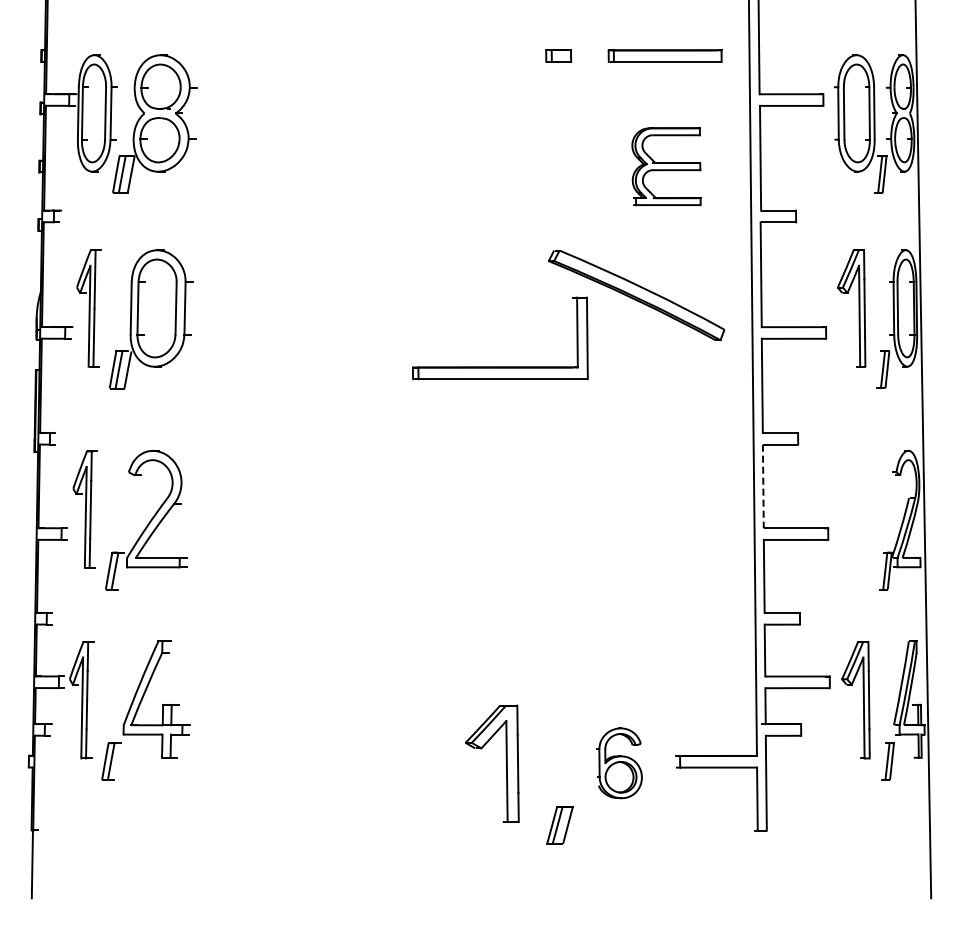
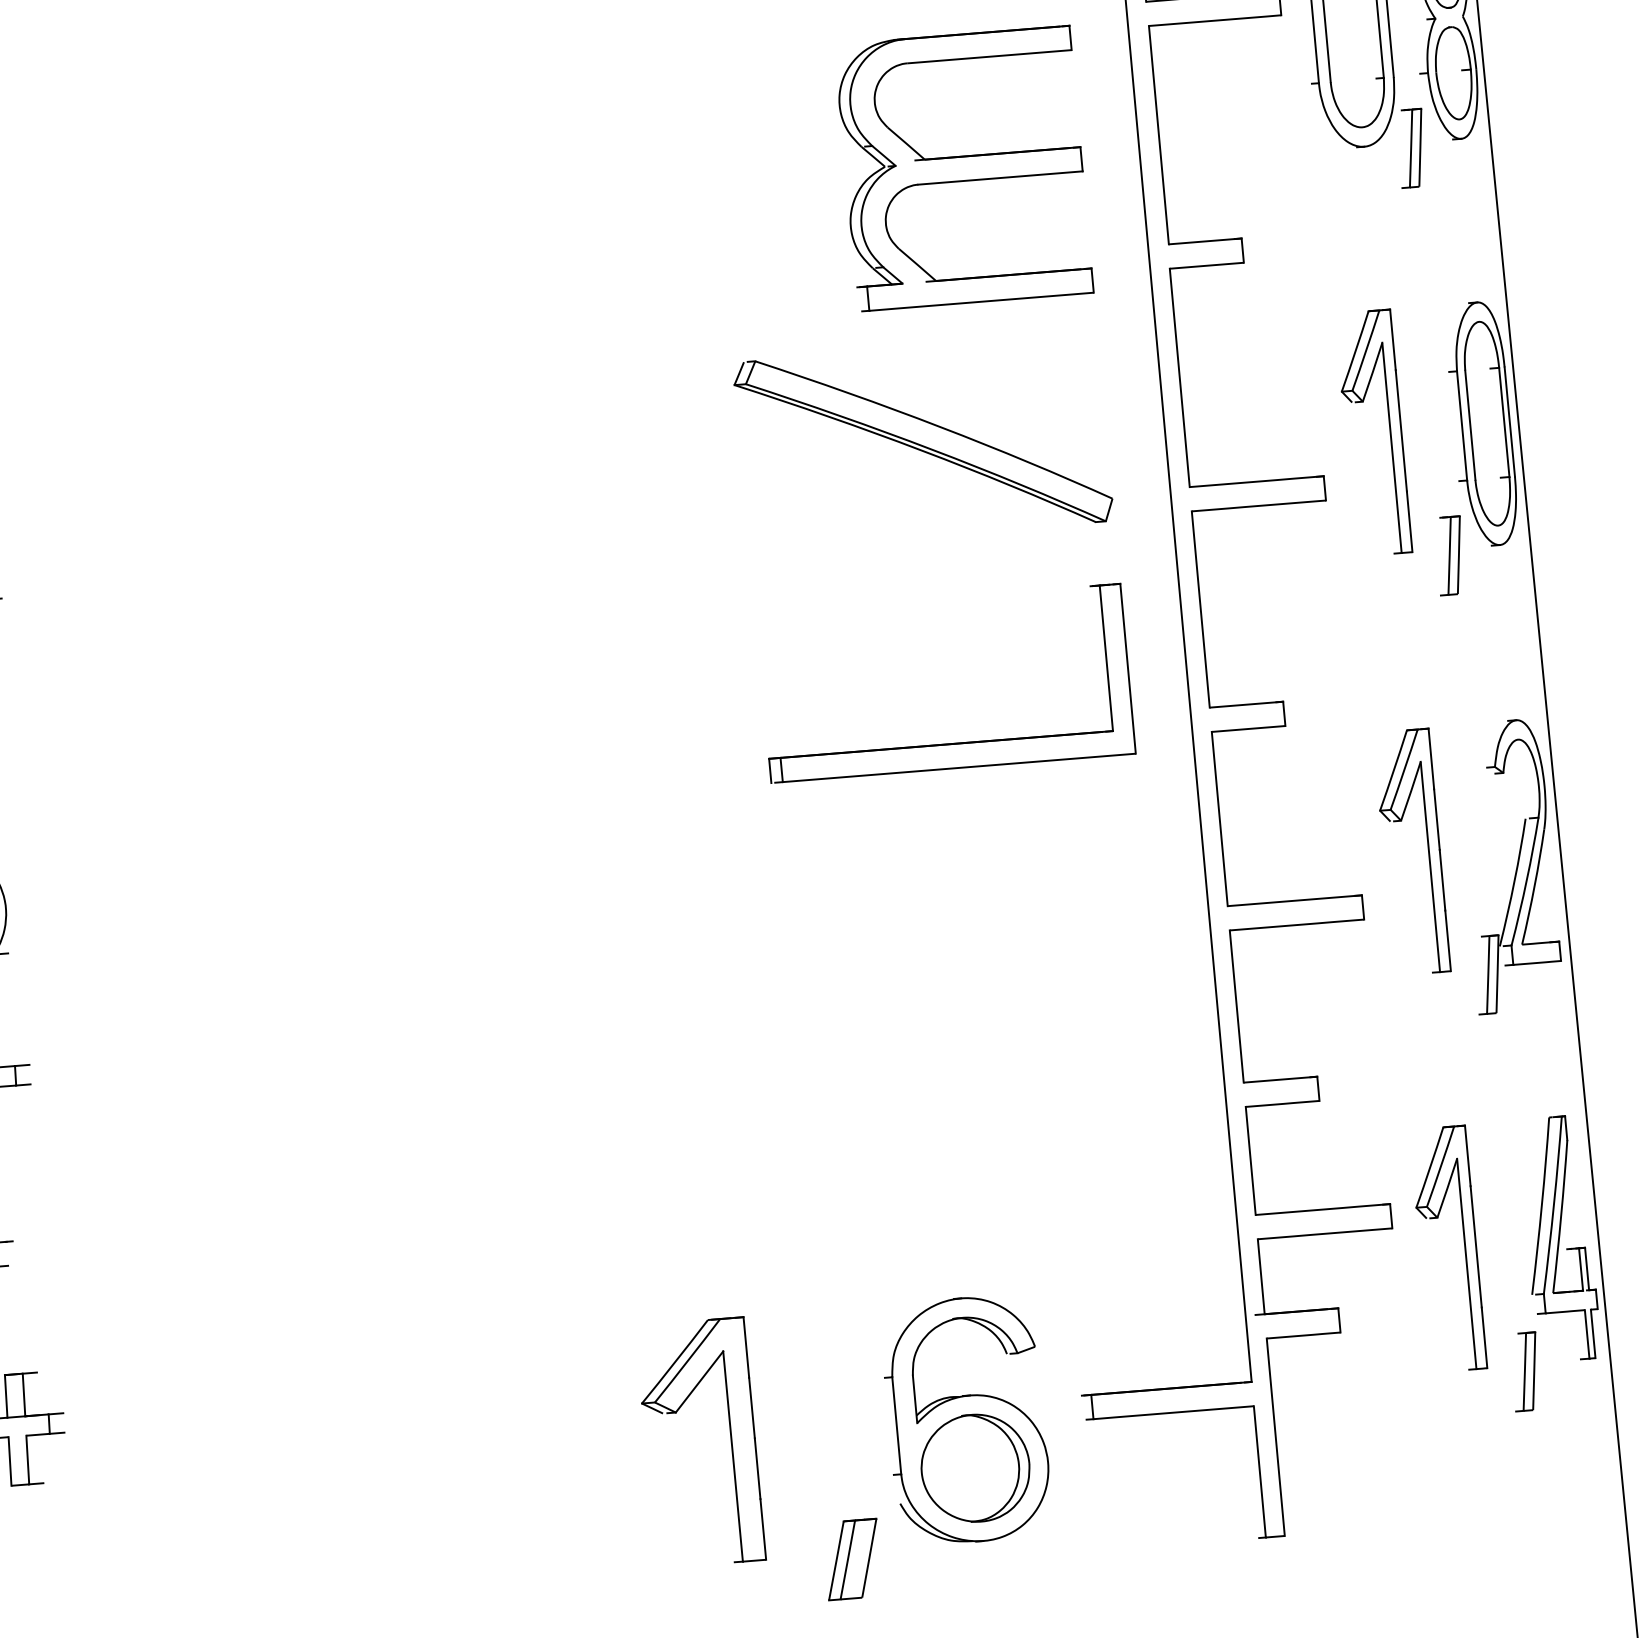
part: (666, 166) -> (964, 168), size x1.67
part: (500, 366) -> (951, 741), moved
line: (763, 486) -> (1220, 819), dashed -> solid
part: (860, 509) -> (1426, 850), added
part: (619, 763) -> (966, 1420), size x1.67

